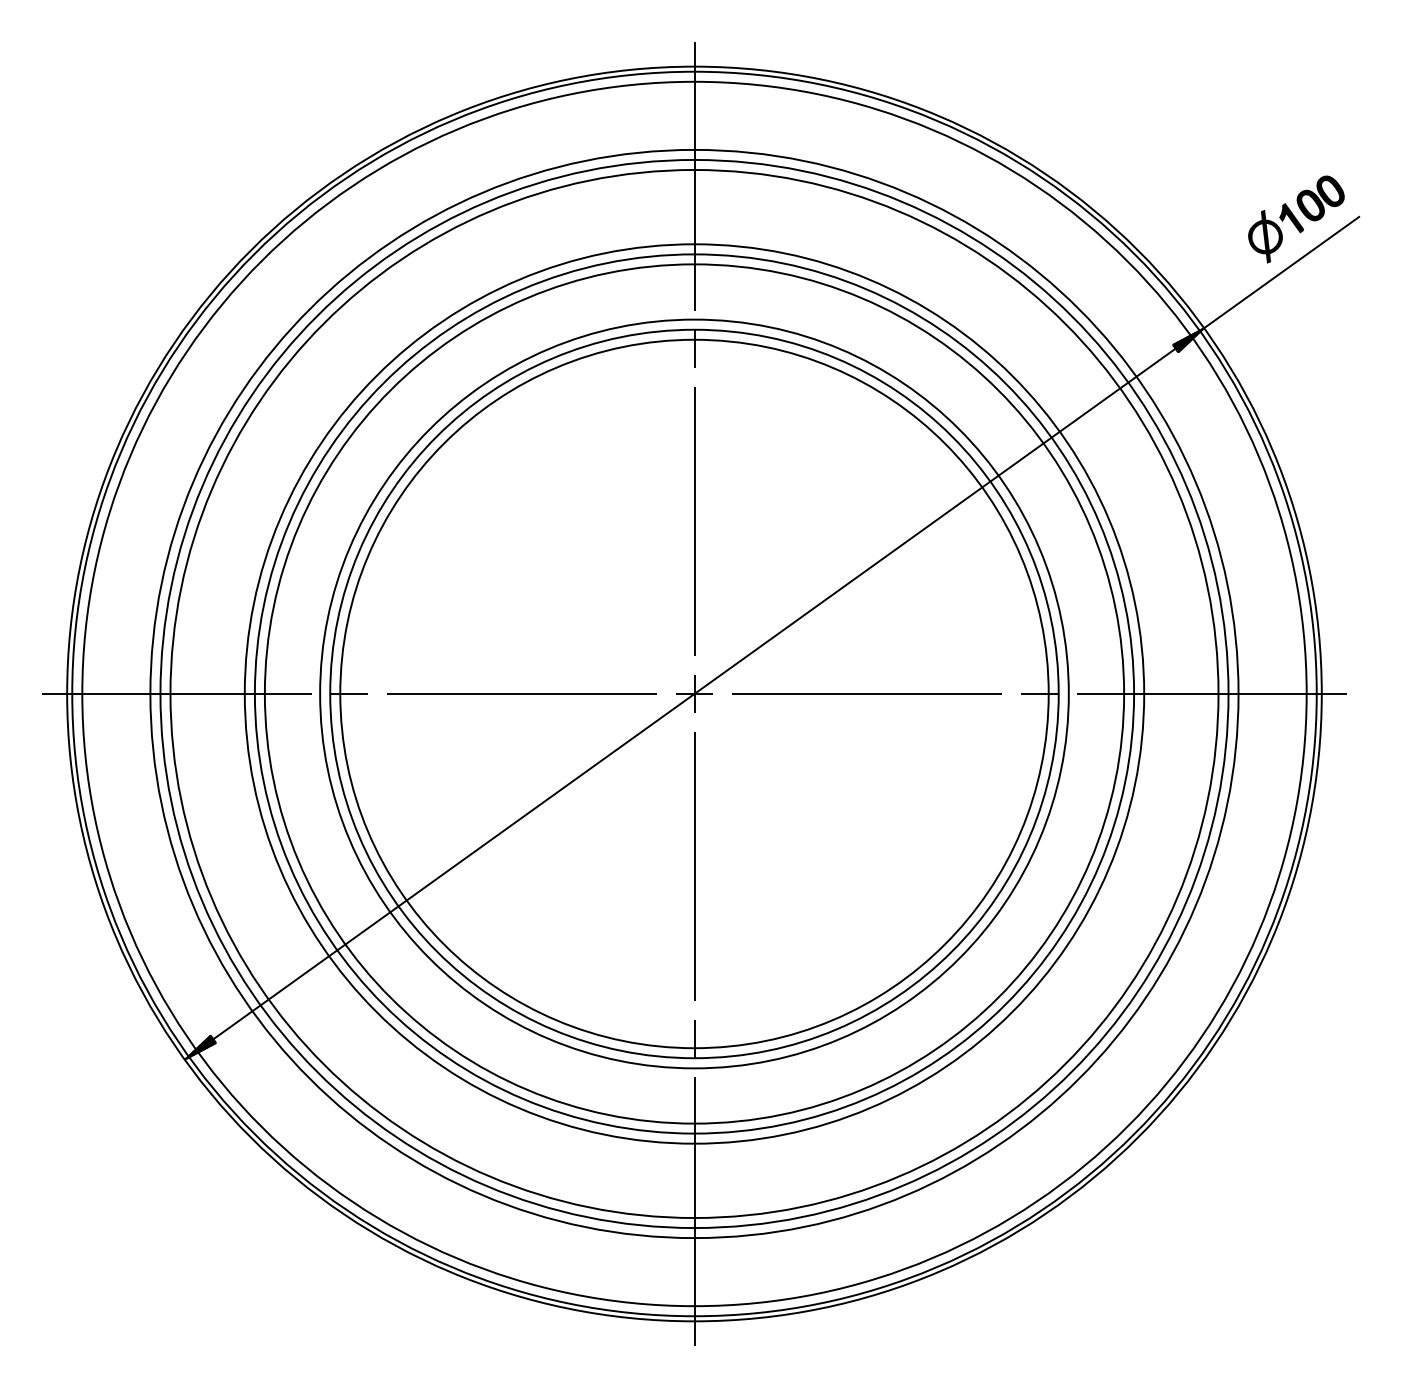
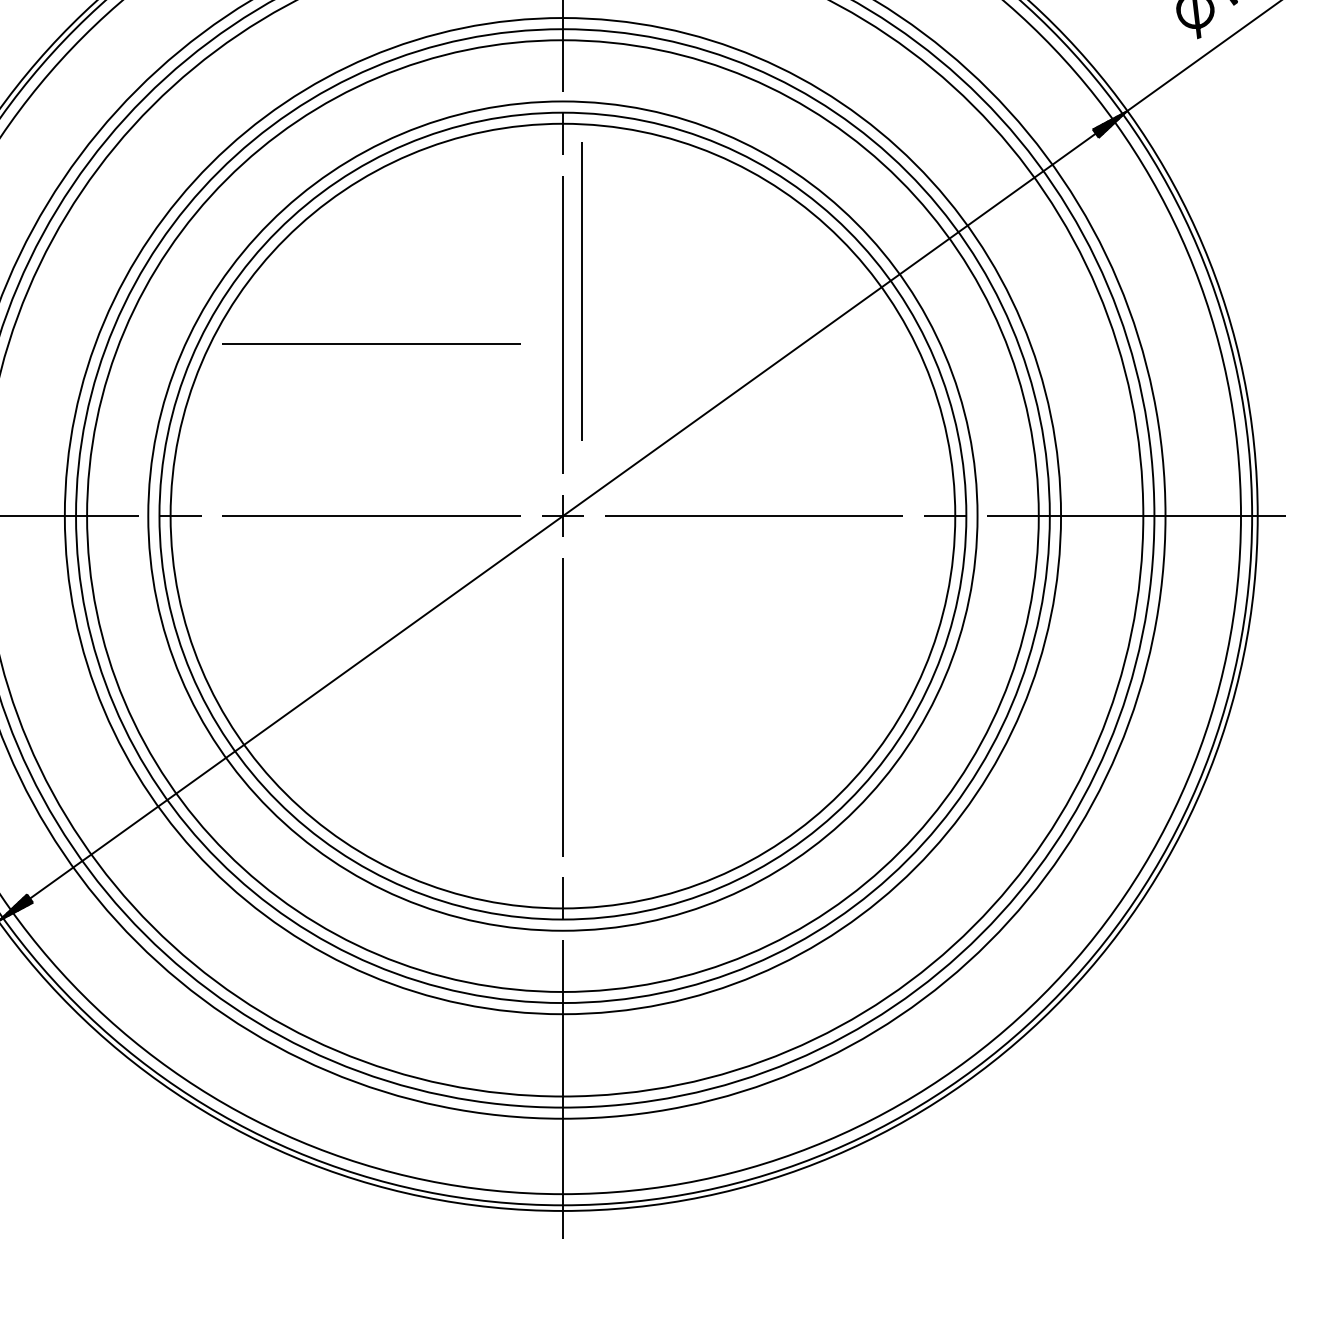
line: (711, 491) -> (581, 291), added
line: (521, 538) -> (371, 343), added

